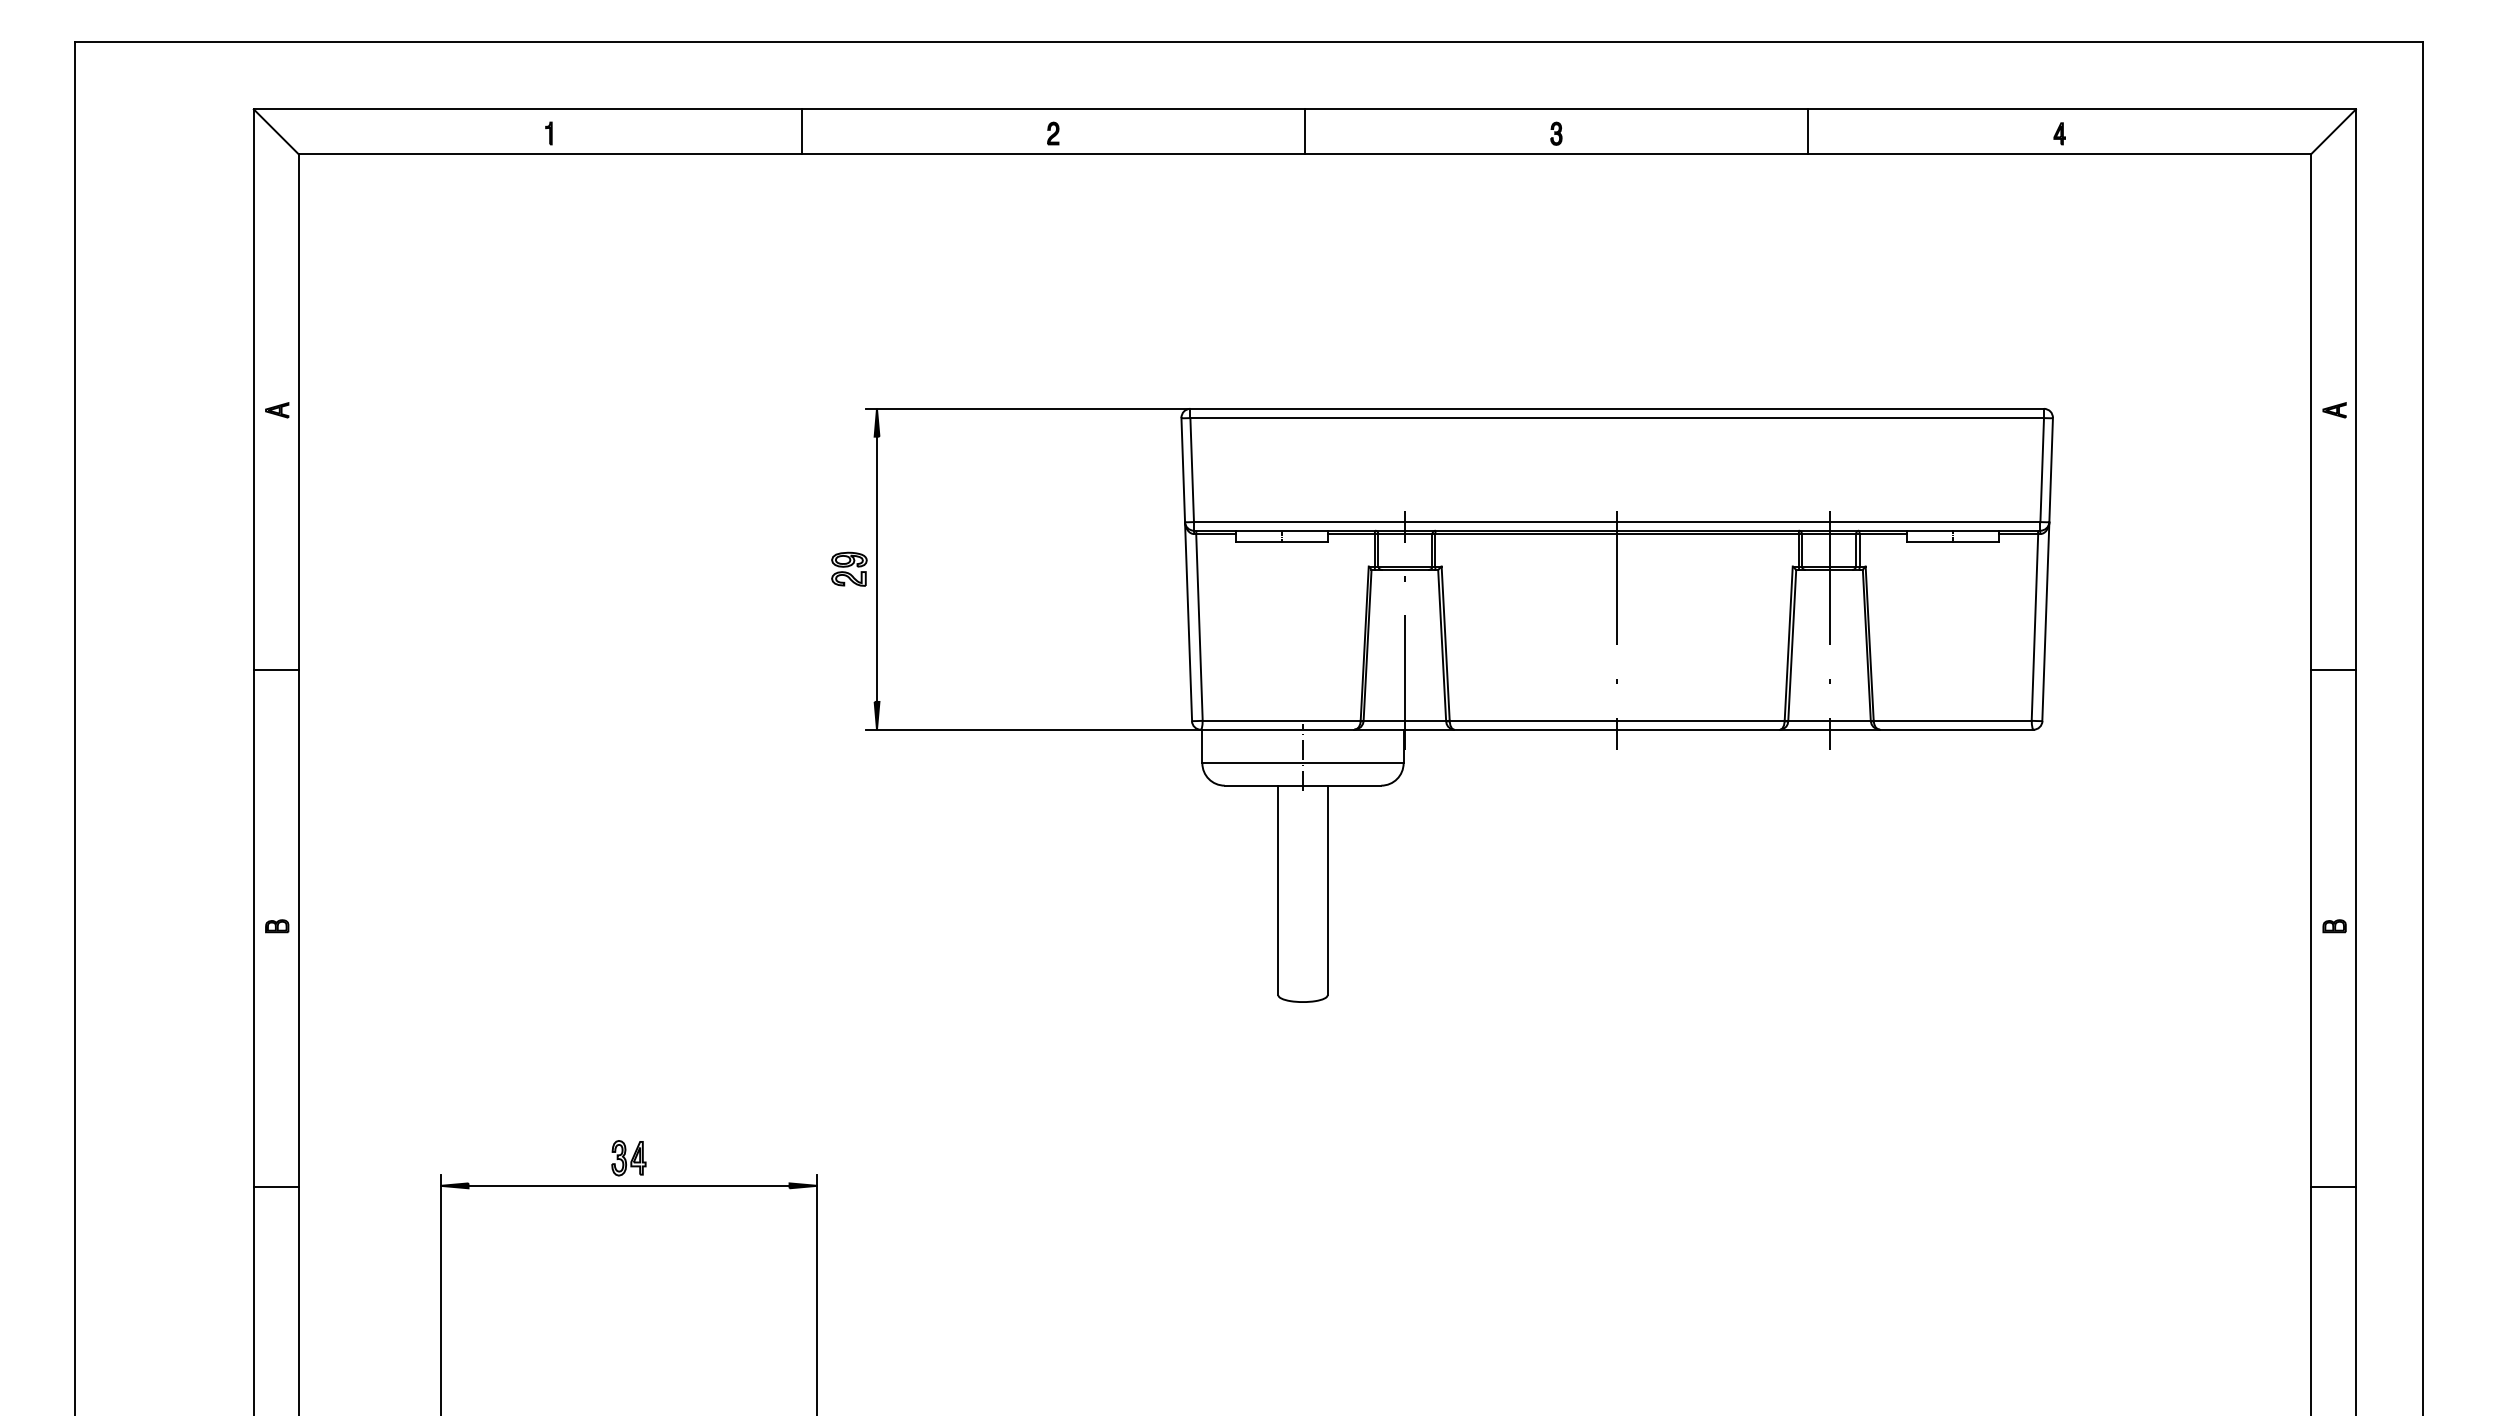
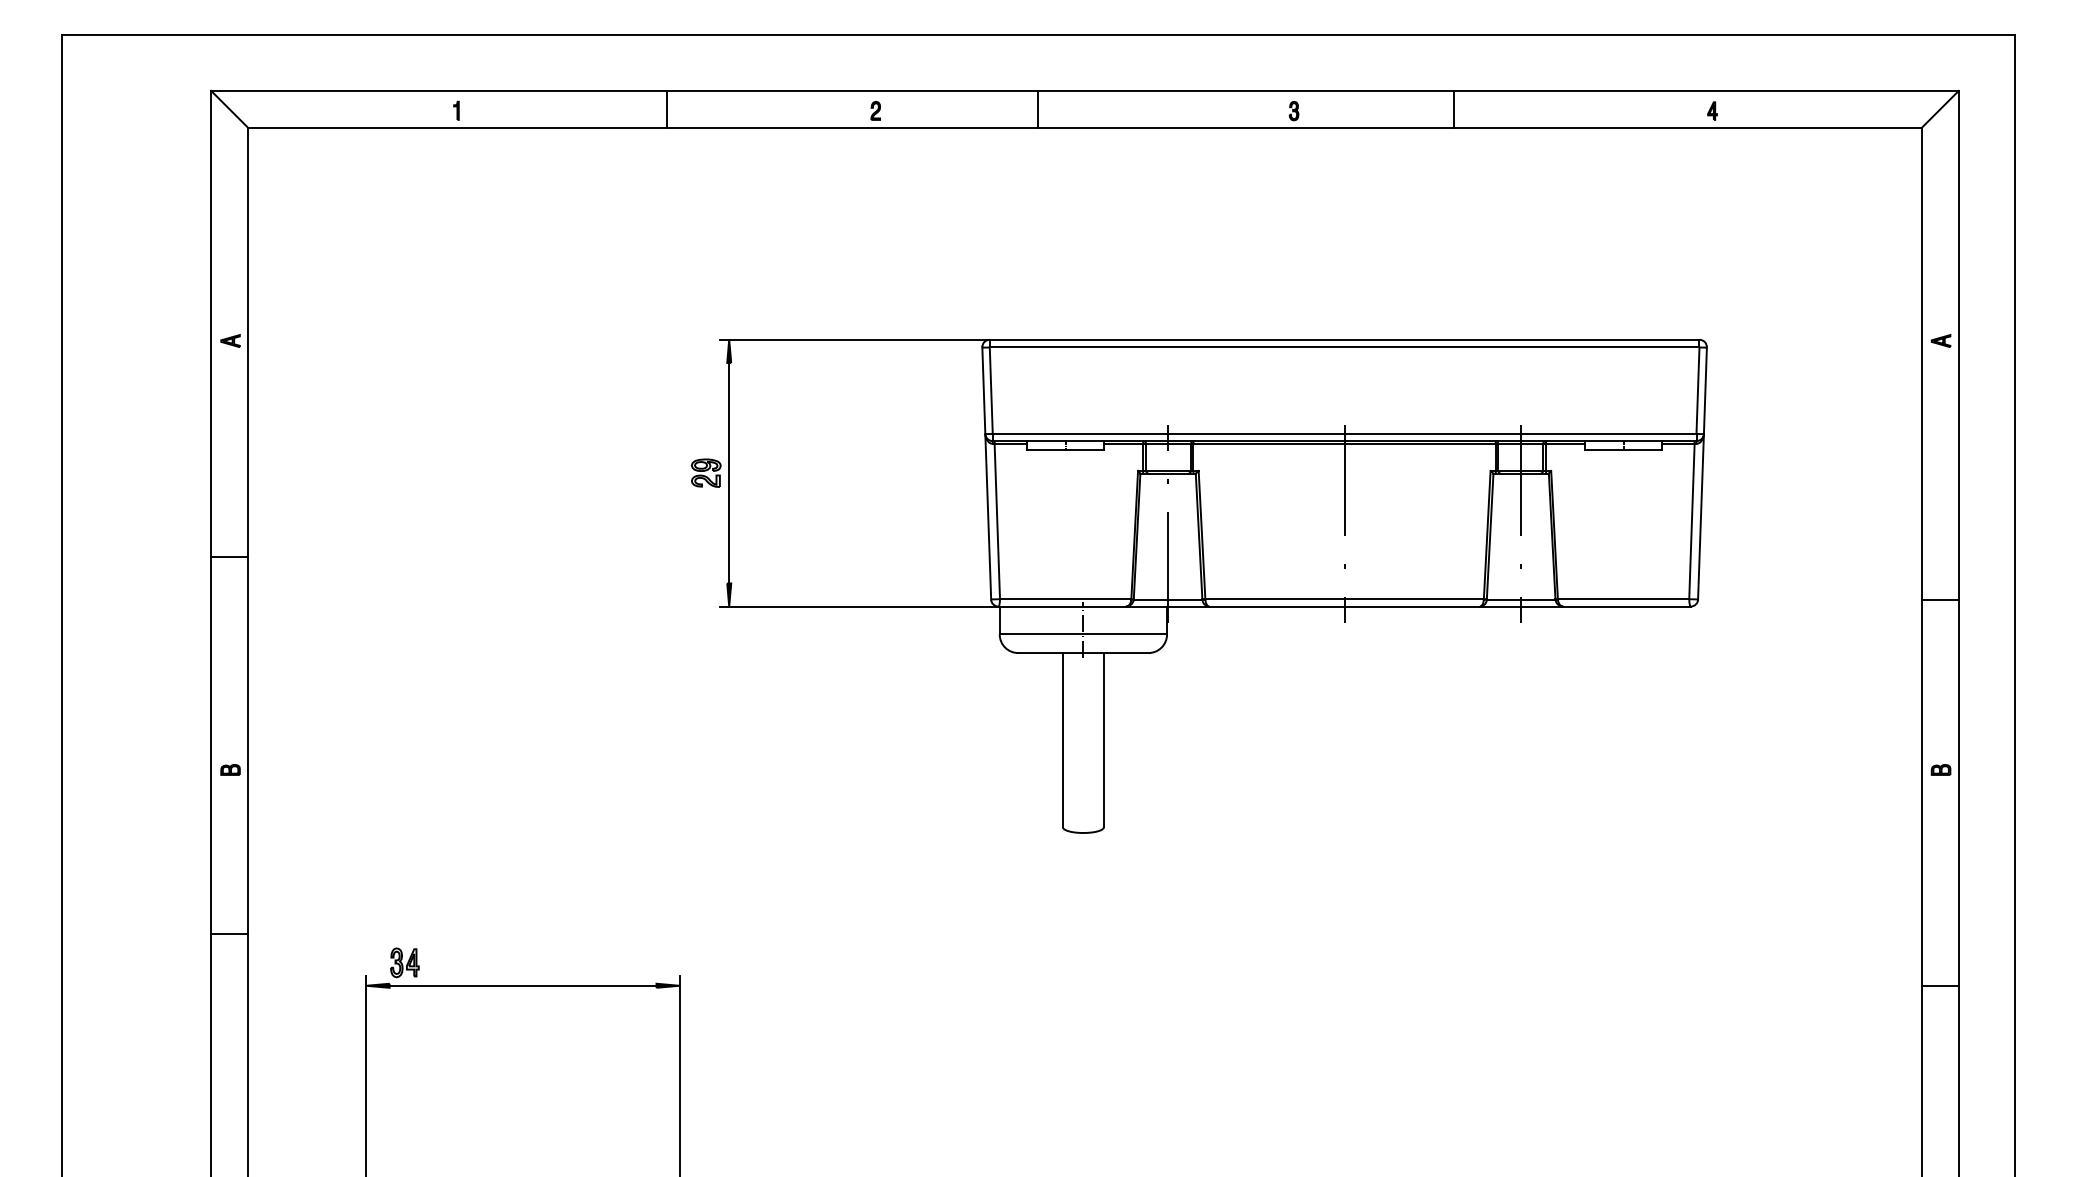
line: (1304, 131) -> (1038, 109), moved
line: (1808, 131) -> (1454, 109), moved
line: (2333, 670) -> (1940, 600), moved
part: (628, 1158) -> (404, 963), moved
line: (275, 1186) -> (229, 933), moved

